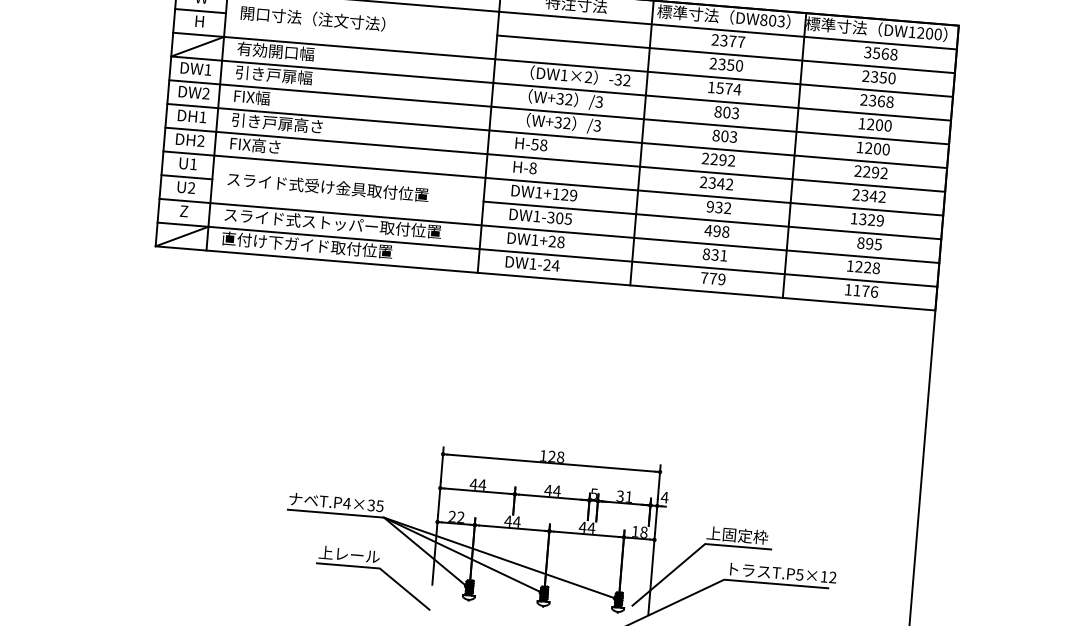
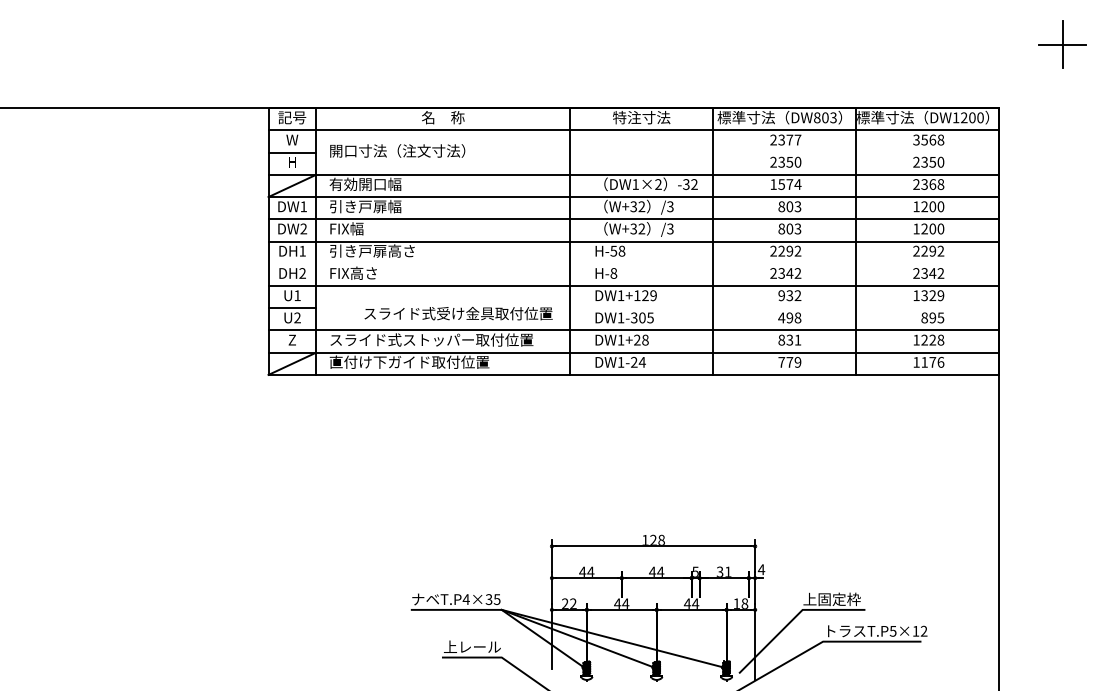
line: (725, 54) -> (784, 152), removed
line: (554, 159) -> (633, 263), removed
text: (328, 187) -> (458, 313), moved
line: (712, 220) -> (784, 308), removed

